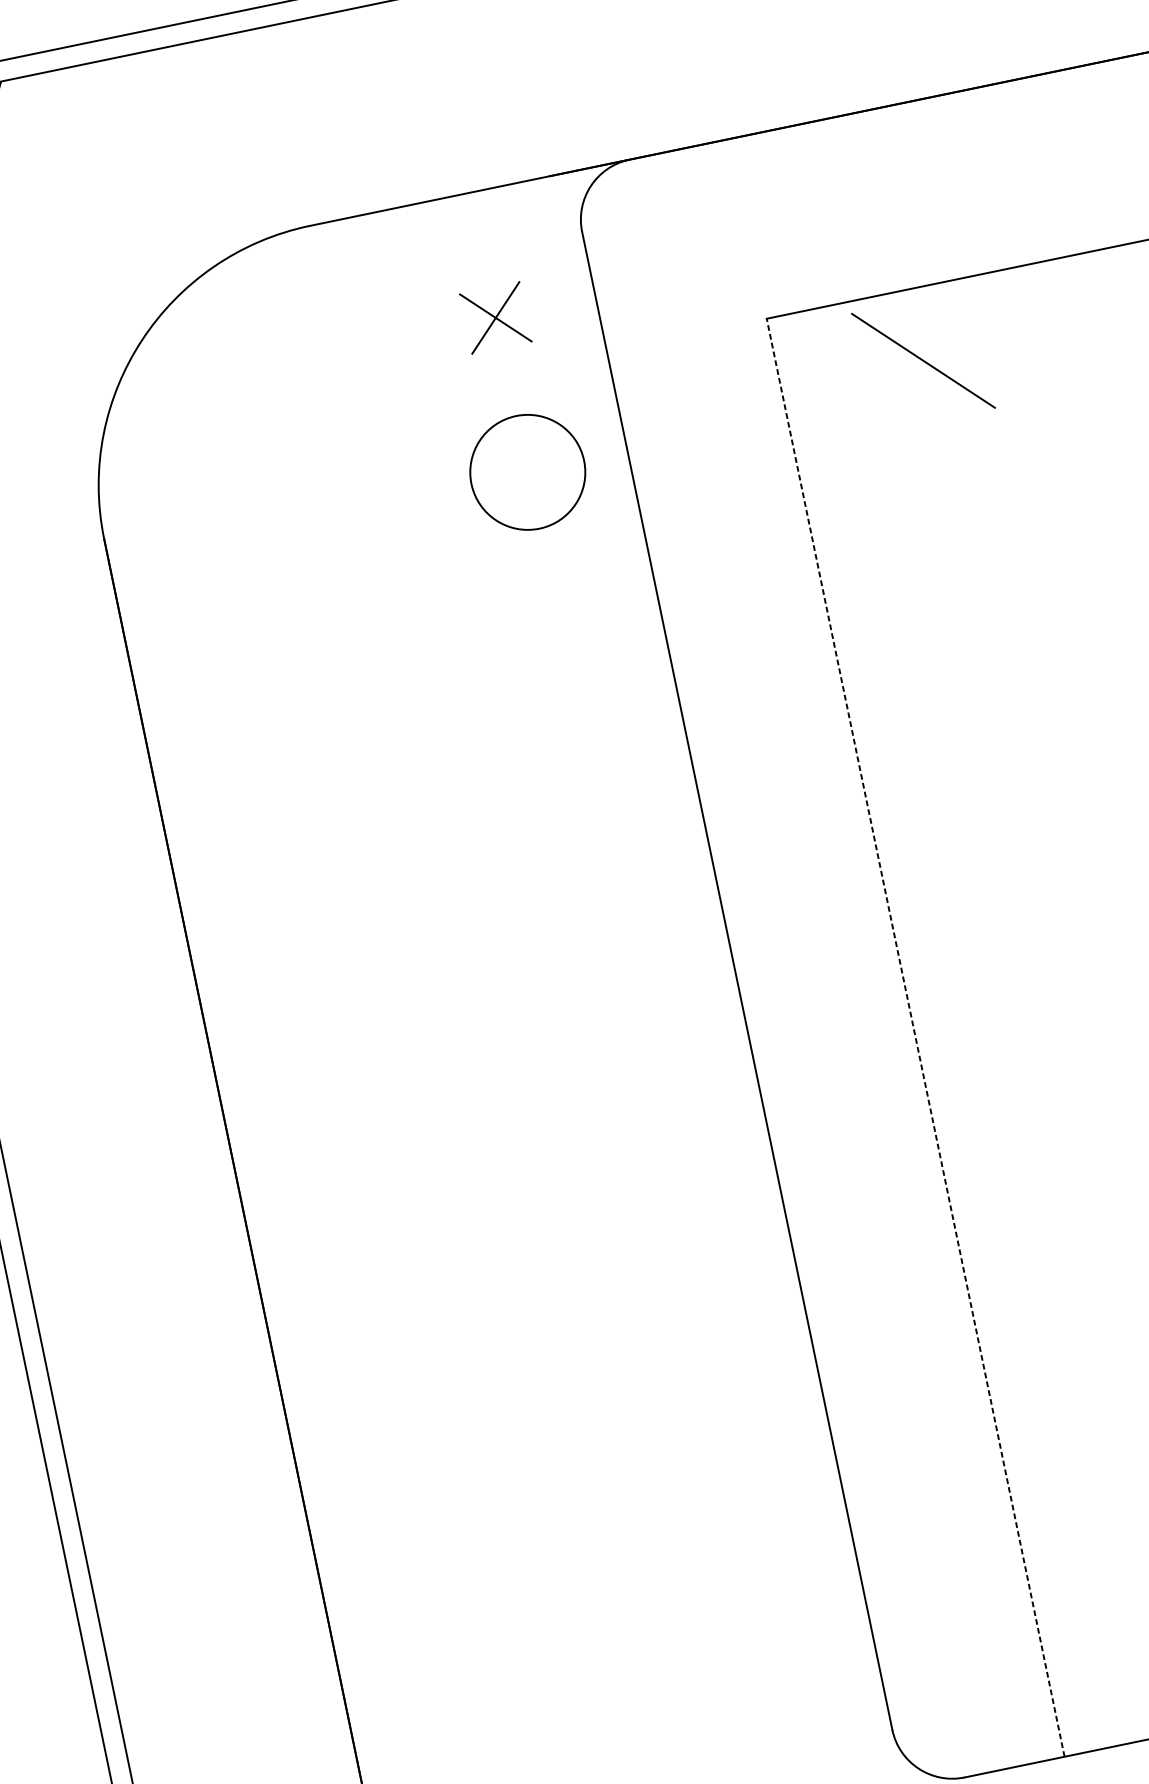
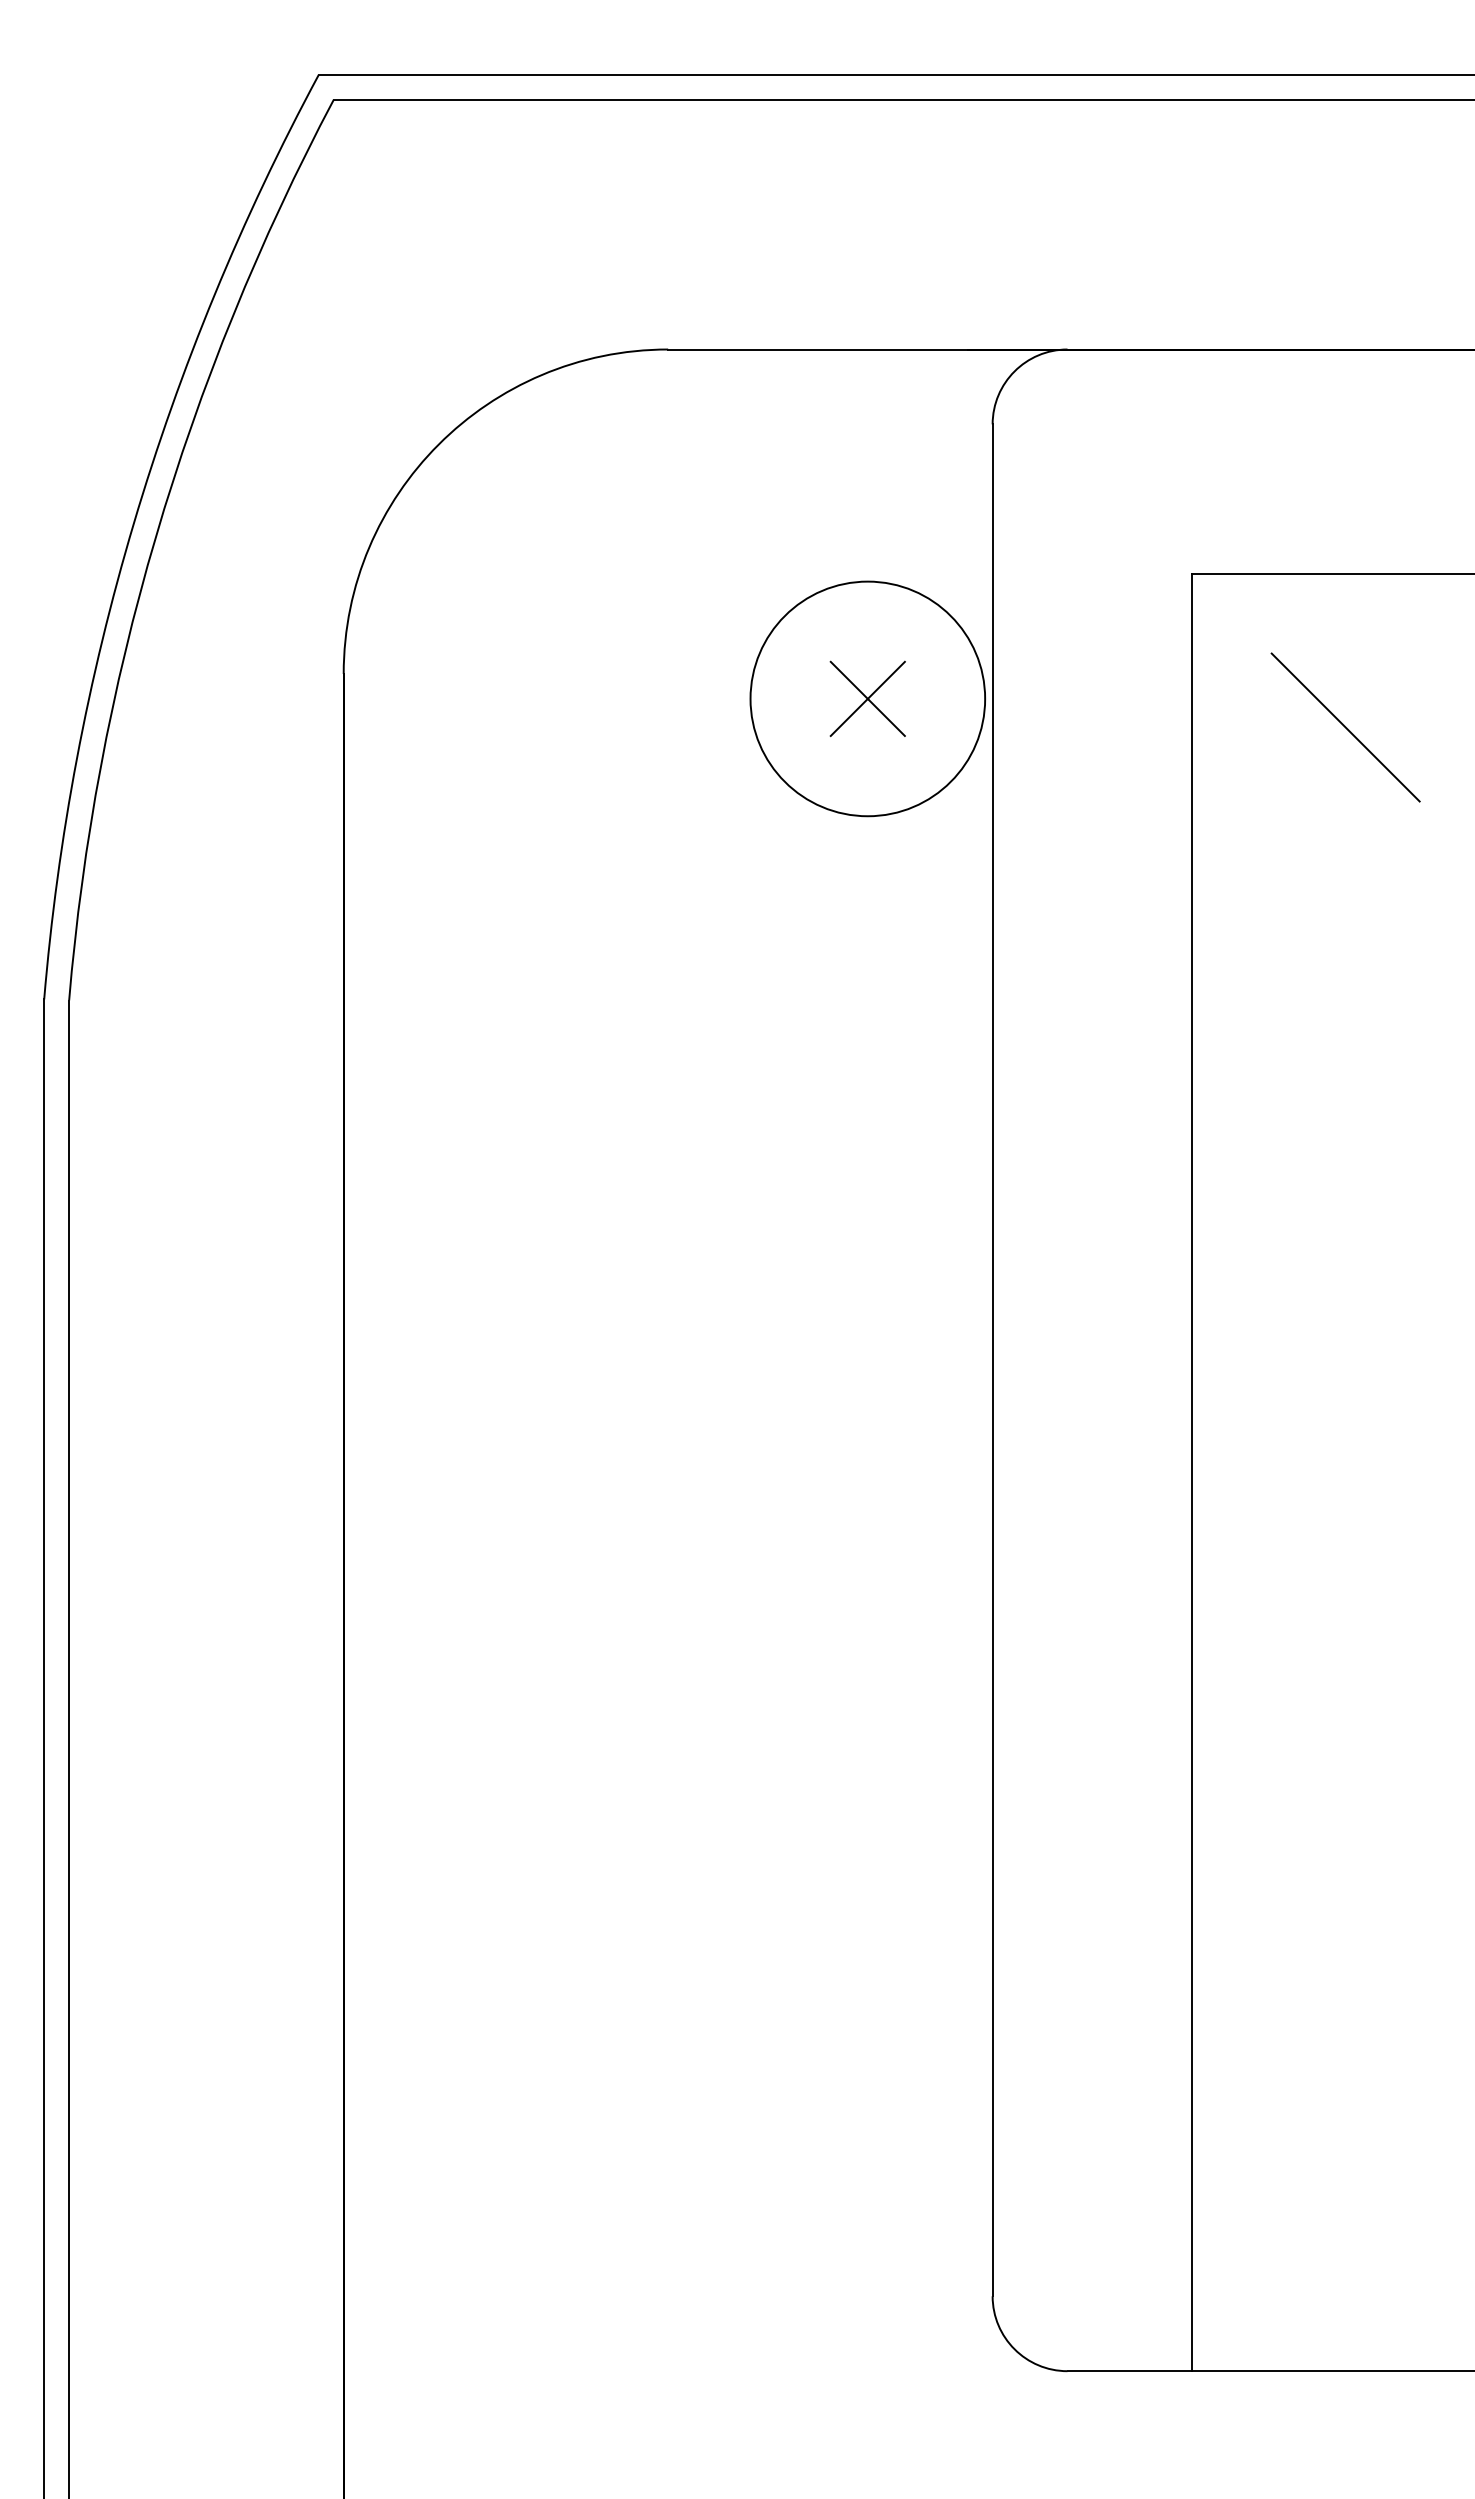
part: (495, 317) -> (867, 698), moved
line: (923, 360) -> (1345, 727), moved
circle: (527, 472) -> (867, 698), size x1.67
line: (915, 1037) -> (1192, 1472), dashed -> solid

